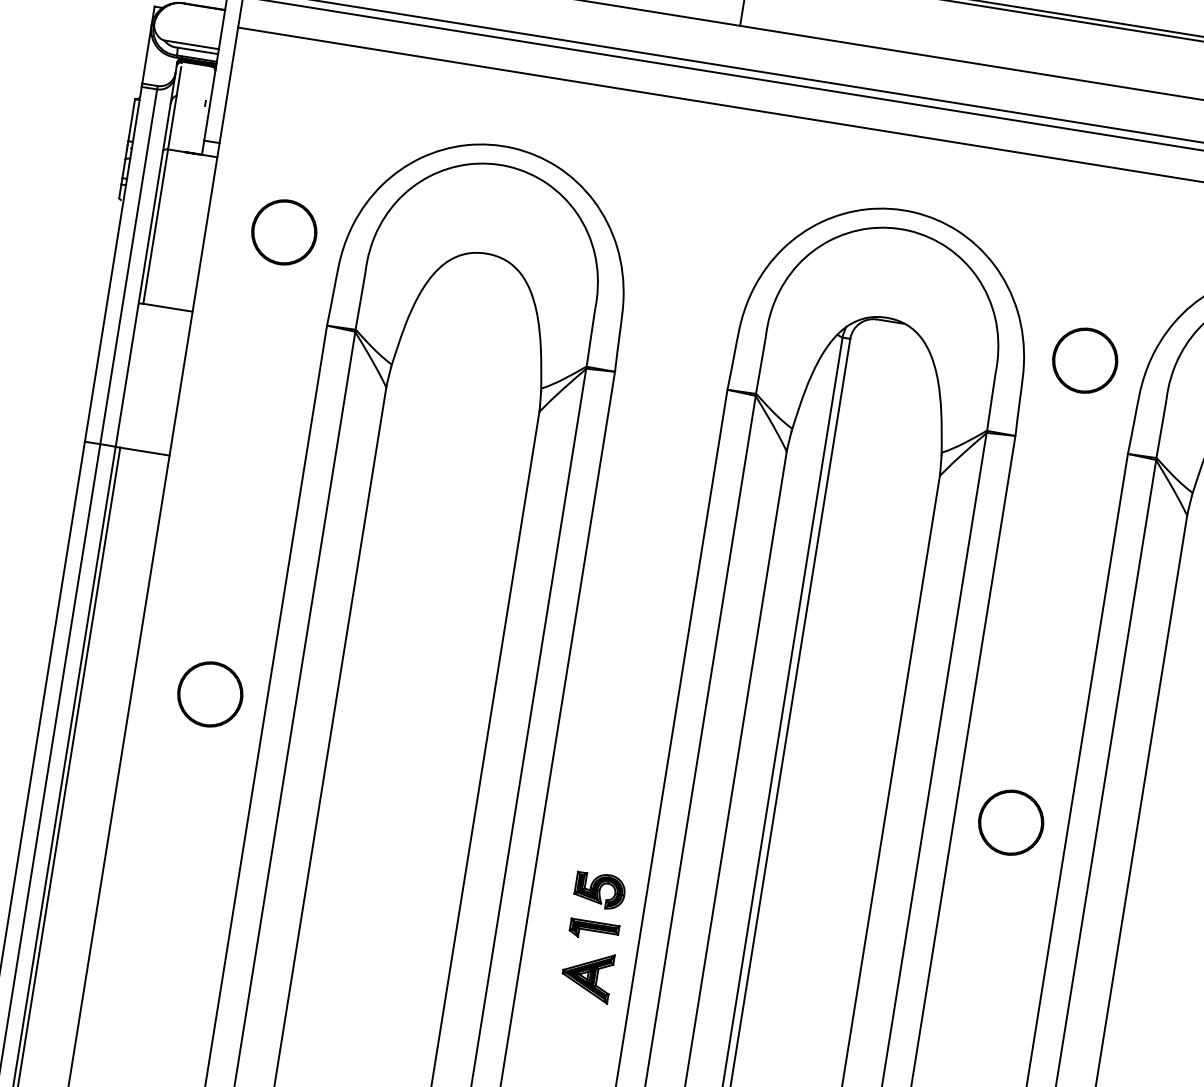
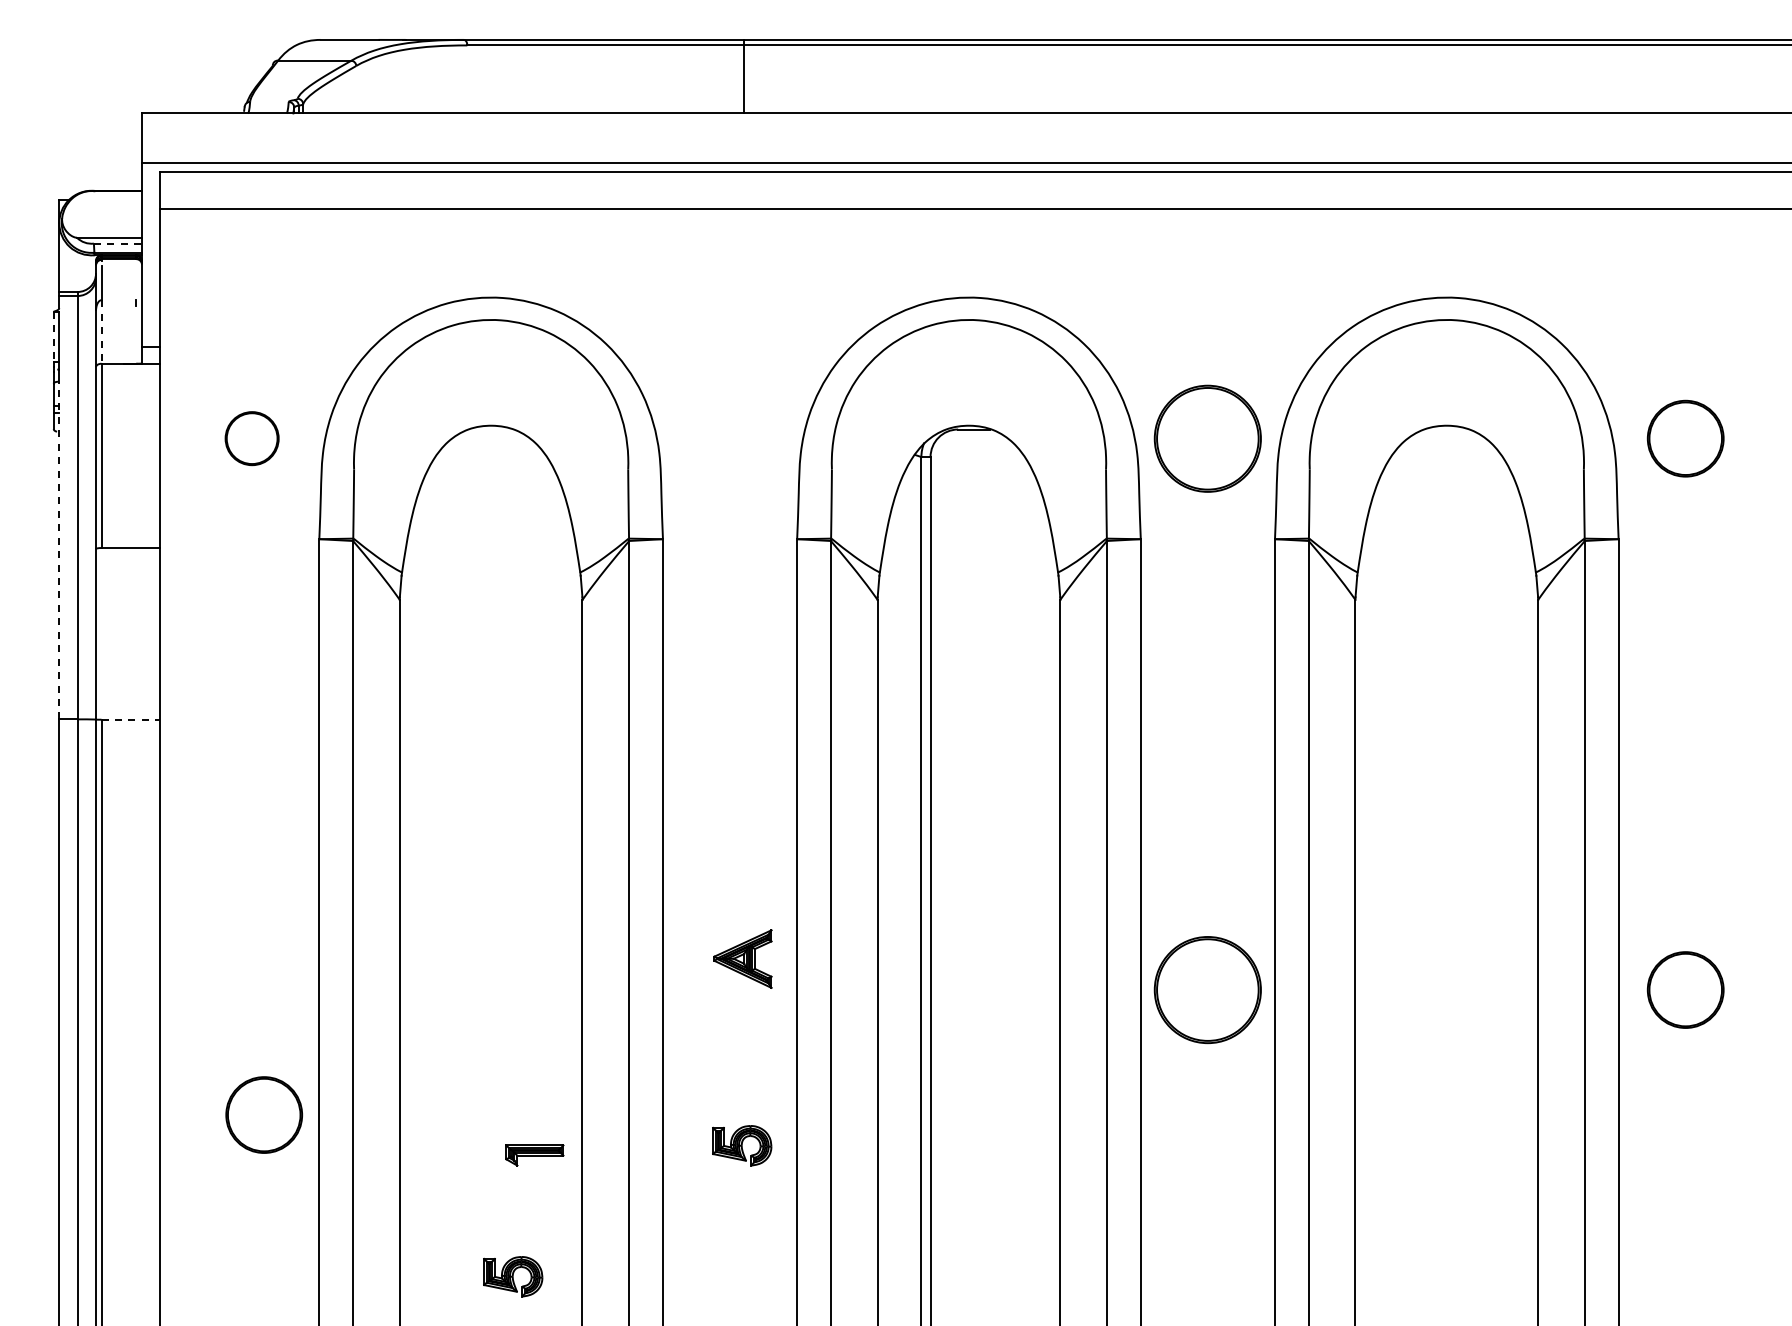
line: (198, 50) -> (118, 243), solid -> dashed
line: (131, 120) -> (53, 337), solid -> dashed
line: (172, 123) -> (101, 332), solid -> dashed
part: (283, 232) -> (251, 438), size x0.7
line: (107, 300) -> (59, 550), solid -> dashed
part: (1084, 360) -> (1207, 438), size x1.4
line: (145, 451) -> (131, 719), solid -> dashed
part: (209, 693) -> (263, 1114), moved
circle: (1010, 822) -> (1207, 989), size x1.4
part: (593, 930) -> (534, 1155), moved
part: (390, 969) -> (513, 1276), added
part: (586, 975) -> (742, 958), moved

